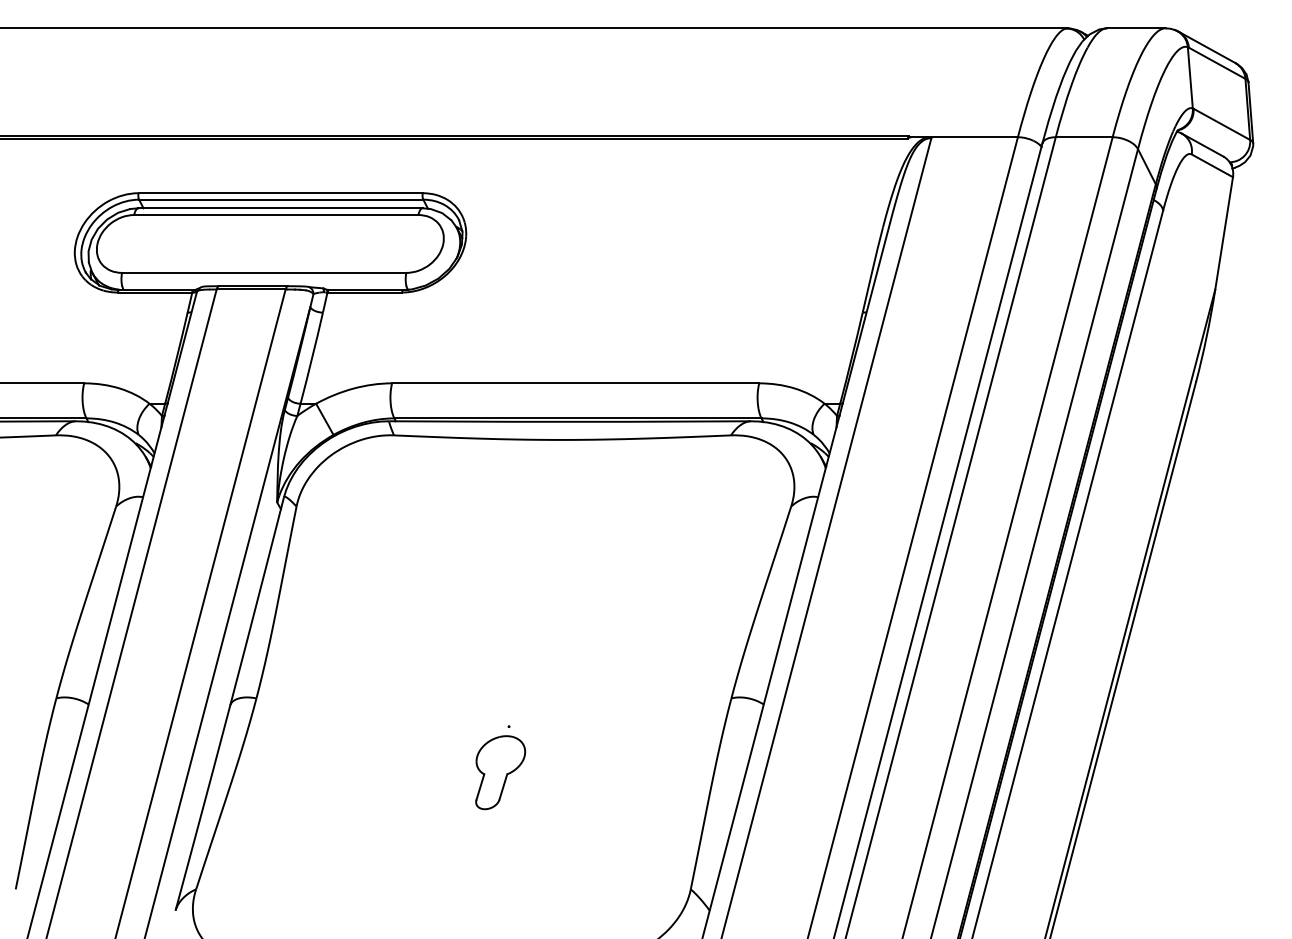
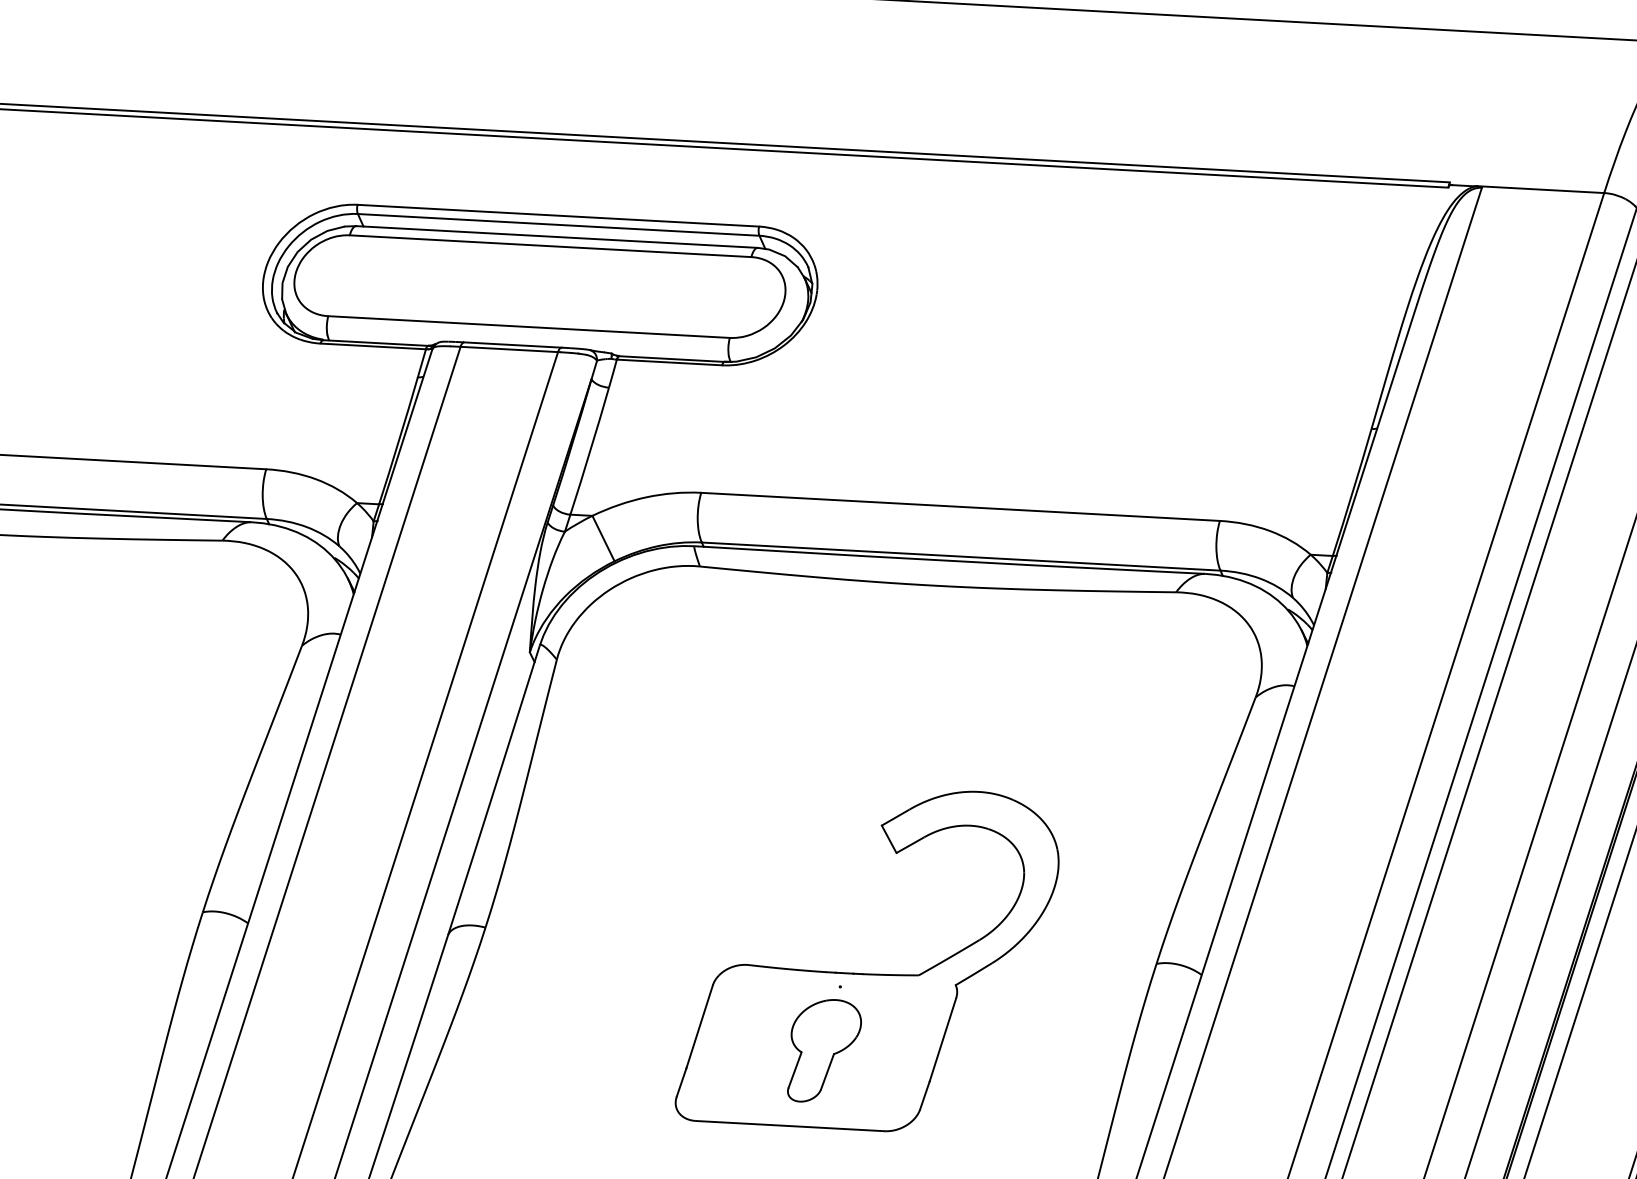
part: (527, 715) -> (867, 972), added

